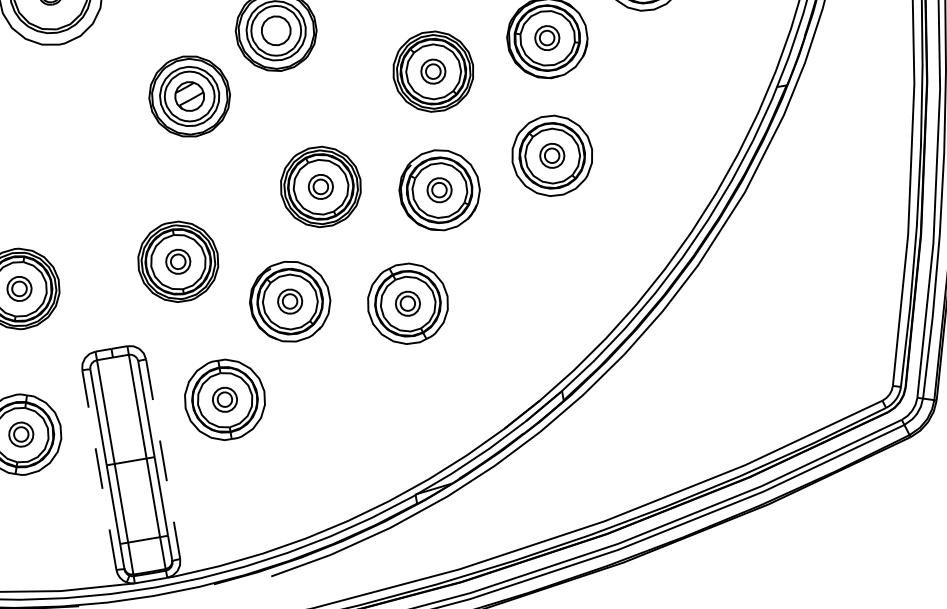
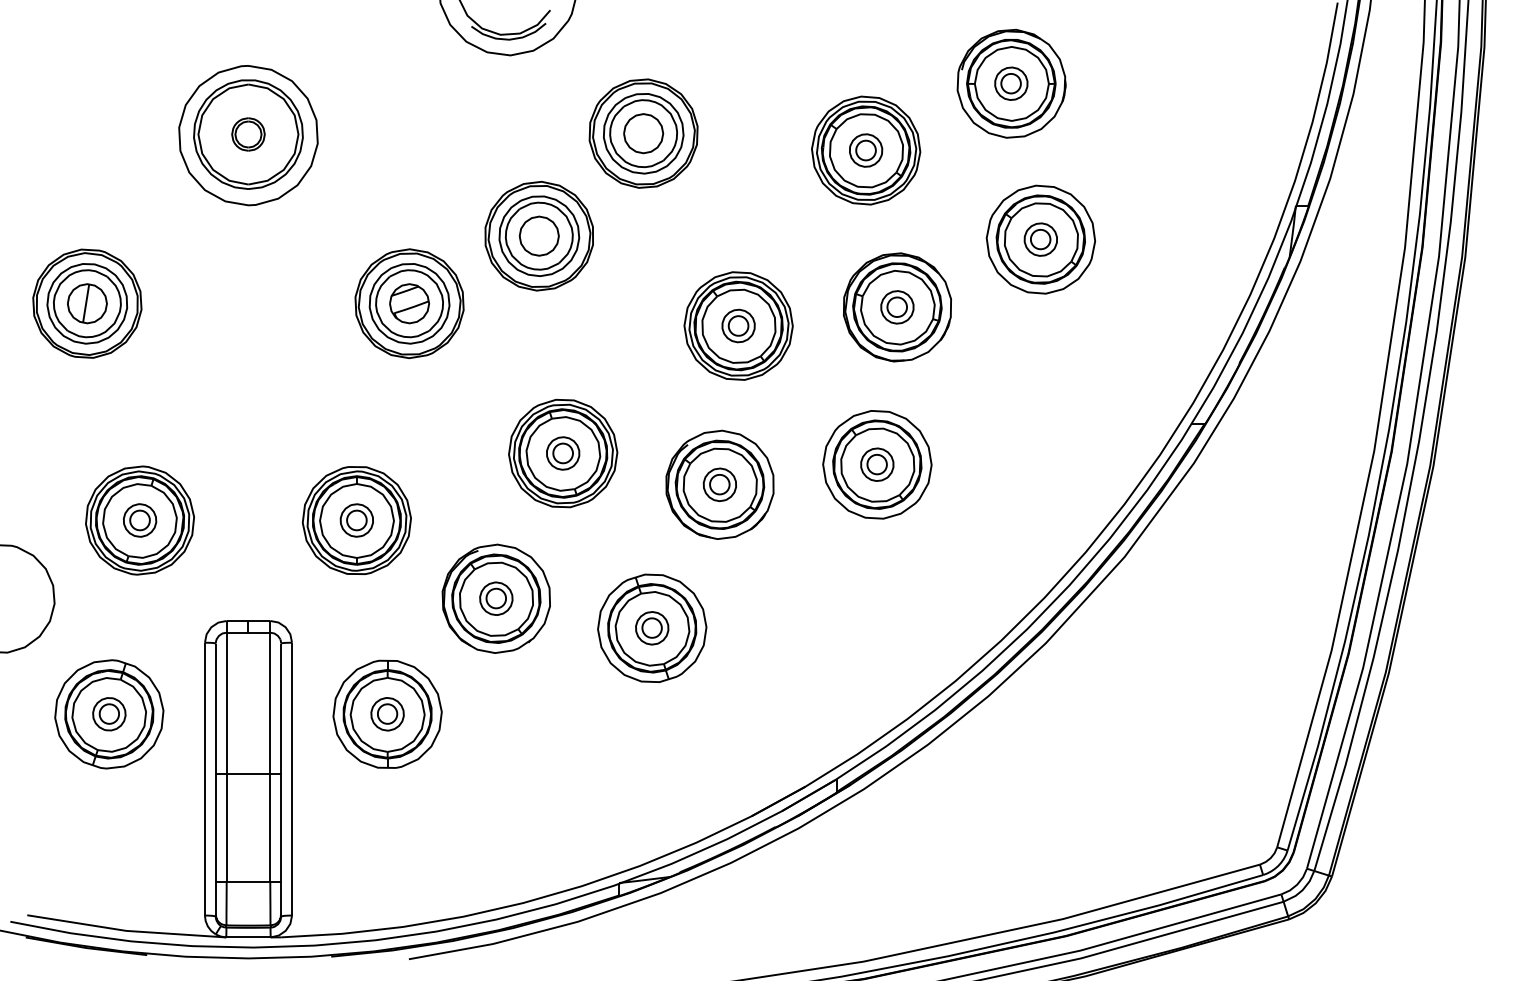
line: (163, 459) -> (292, 779), dashed -> solid
line: (98, 469) -> (204, 778), dashed -> solid

